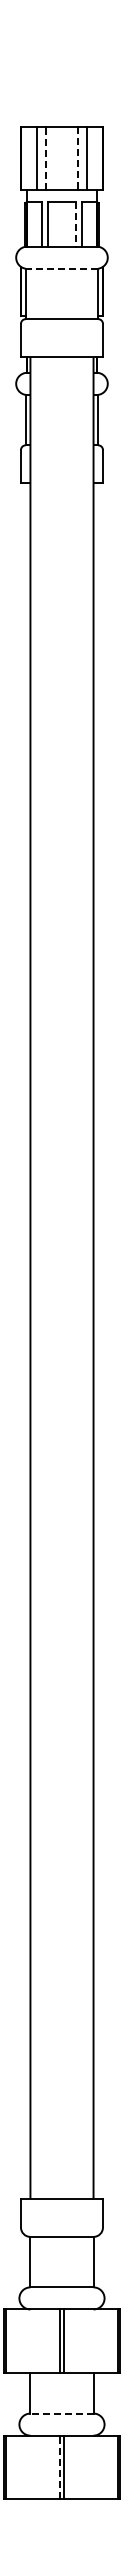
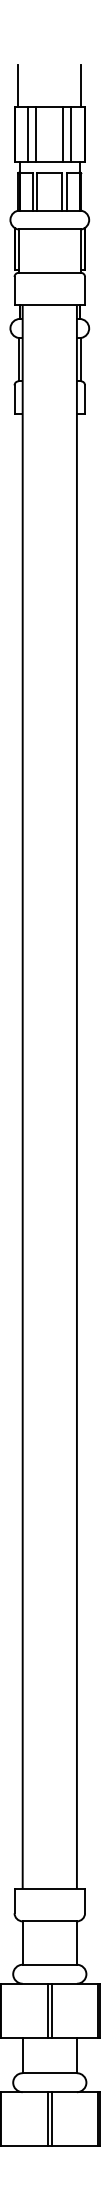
line: (25, 101) -> (18, 85), added
line: (98, 101) -> (81, 85), added
line: (46, 158) -> (36, 134), dashed -> solid
line: (77, 158) -> (63, 134), dashed -> solid
line: (76, 225) -> (62, 192), dashed -> solid
line: (61, 268) -> (49, 229), dashed -> solid
line: (61, 2413) -> (49, 2073), dashed -> solid
line: (59, 2467) -> (47, 2119), dashed -> solid

